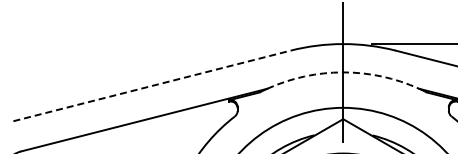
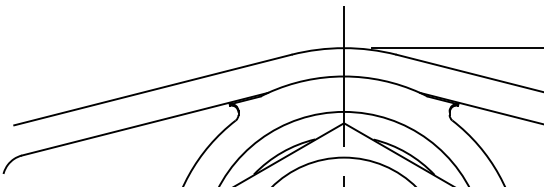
arc: (343, 72) -> (344, 76), dashed -> solid
line: (152, 85) -> (153, 89), dashed -> solid

